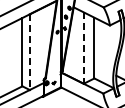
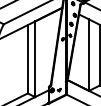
line: (83, 48) -> (88, 55), dashed -> solid
line: (29, 52) -> (34, 59), dashed -> solid

